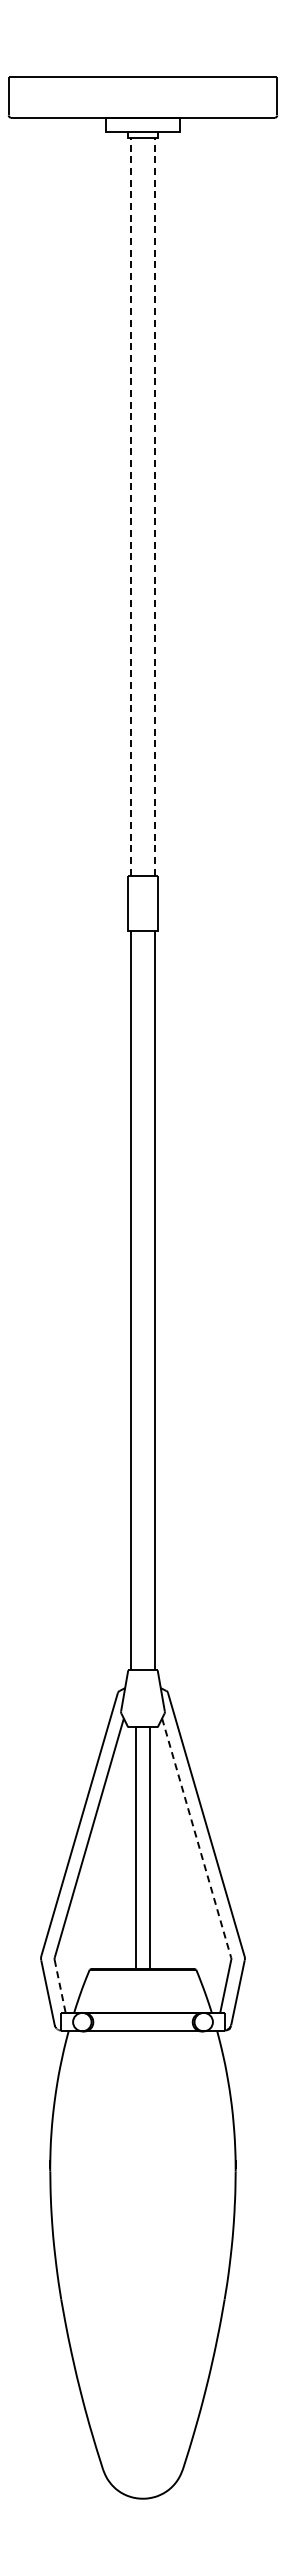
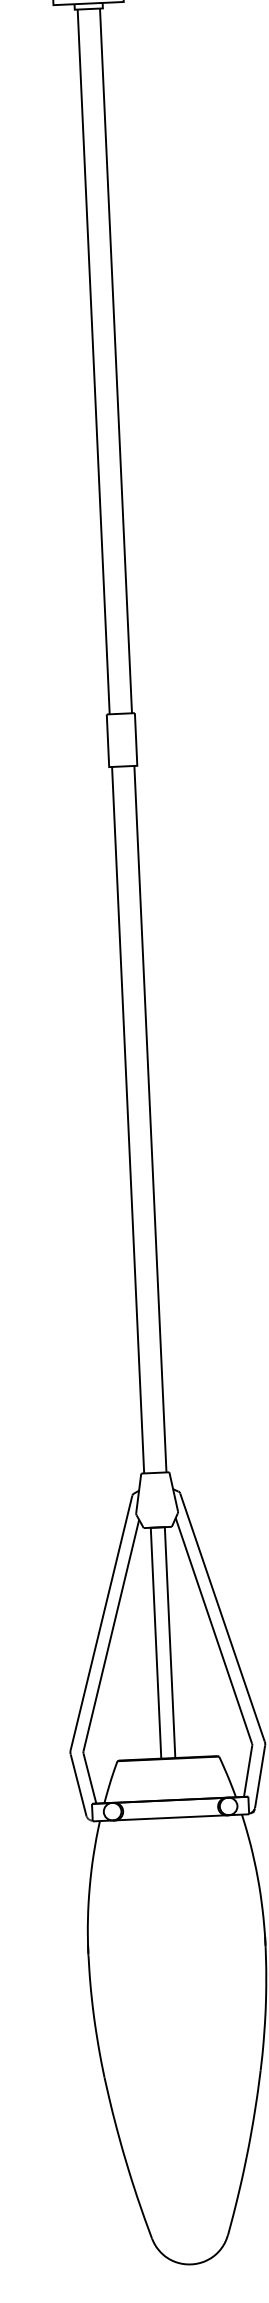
line: (131, 506) -> (93, 361), dashed -> solid
line: (154, 506) -> (115, 360), dashed -> solid
line: (196, 1838) -> (213, 1631), dashed -> solid
line: (60, 1986) -> (90, 1778), dashed -> solid

